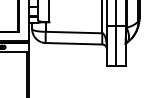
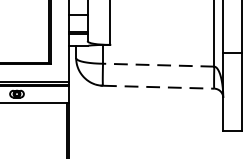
line: (73, 32) -> (157, 65), solid -> dashed
line: (74, 43) -> (159, 86), solid -> dashed

